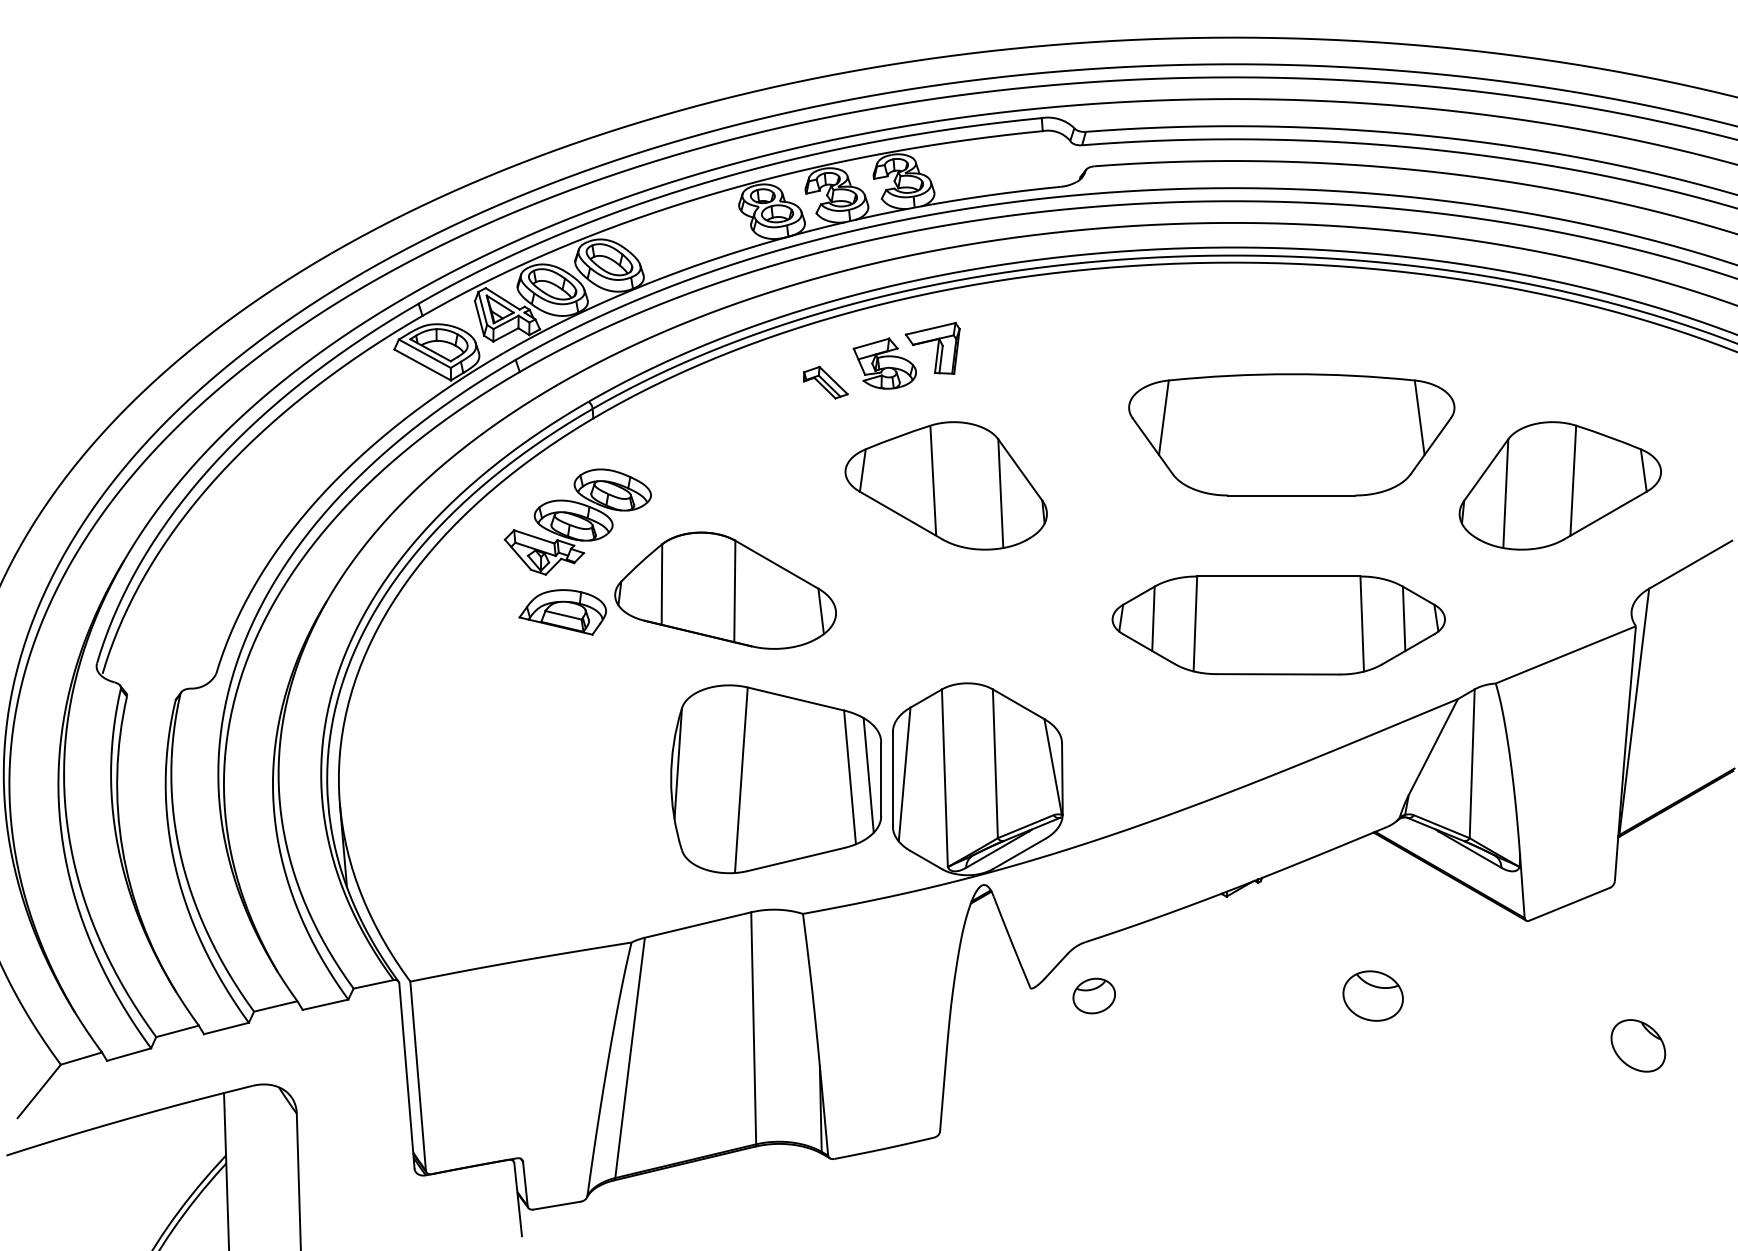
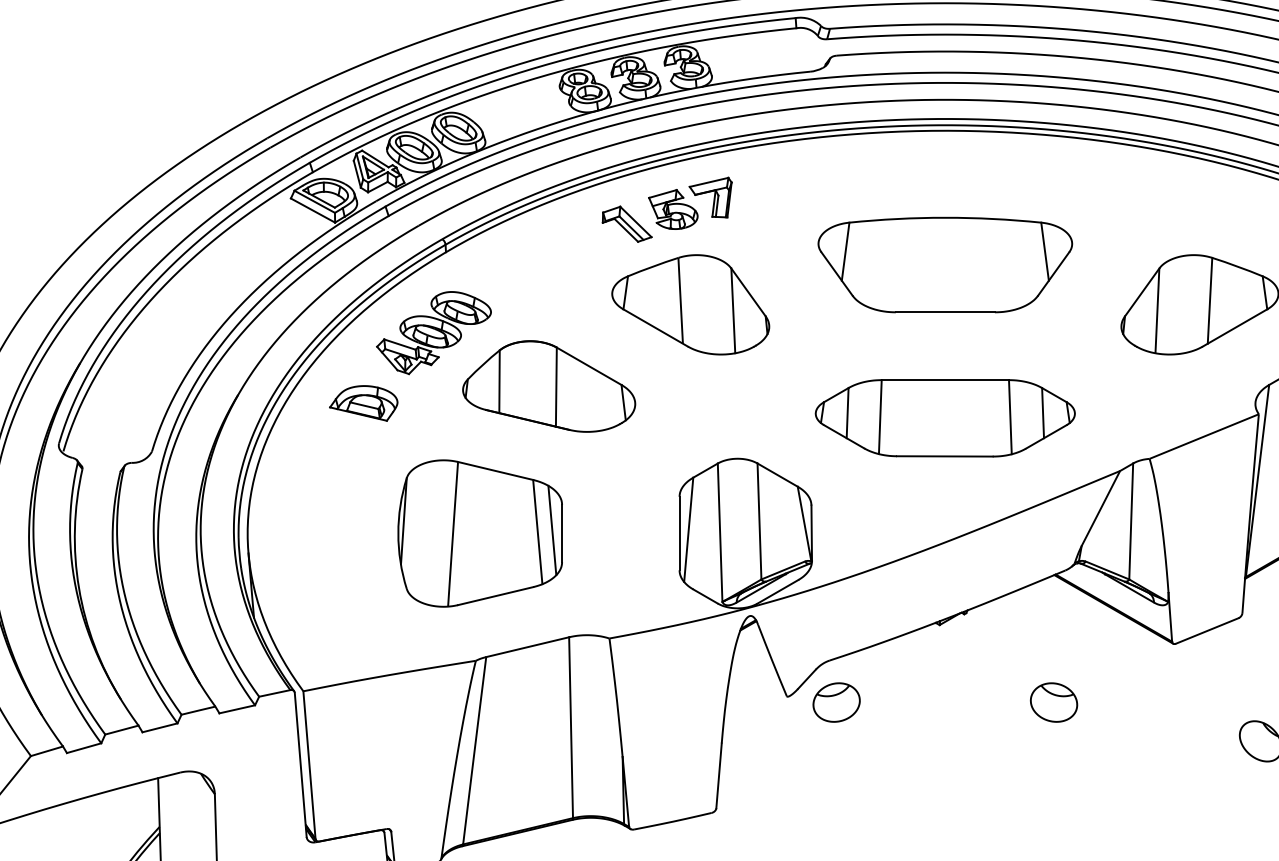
part: (825, 382) -> (627, 224), size x1.43
part: (1291, 434) -> (945, 264), moved
part: (945, 485) -> (690, 304), moved
part: (562, 612) -> (363, 403), moved
part: (1278, 625) -> (945, 418), moved
part: (776, 779) -> (480, 533), moved
part: (1093, 995) -> (835, 702), size x1.43

